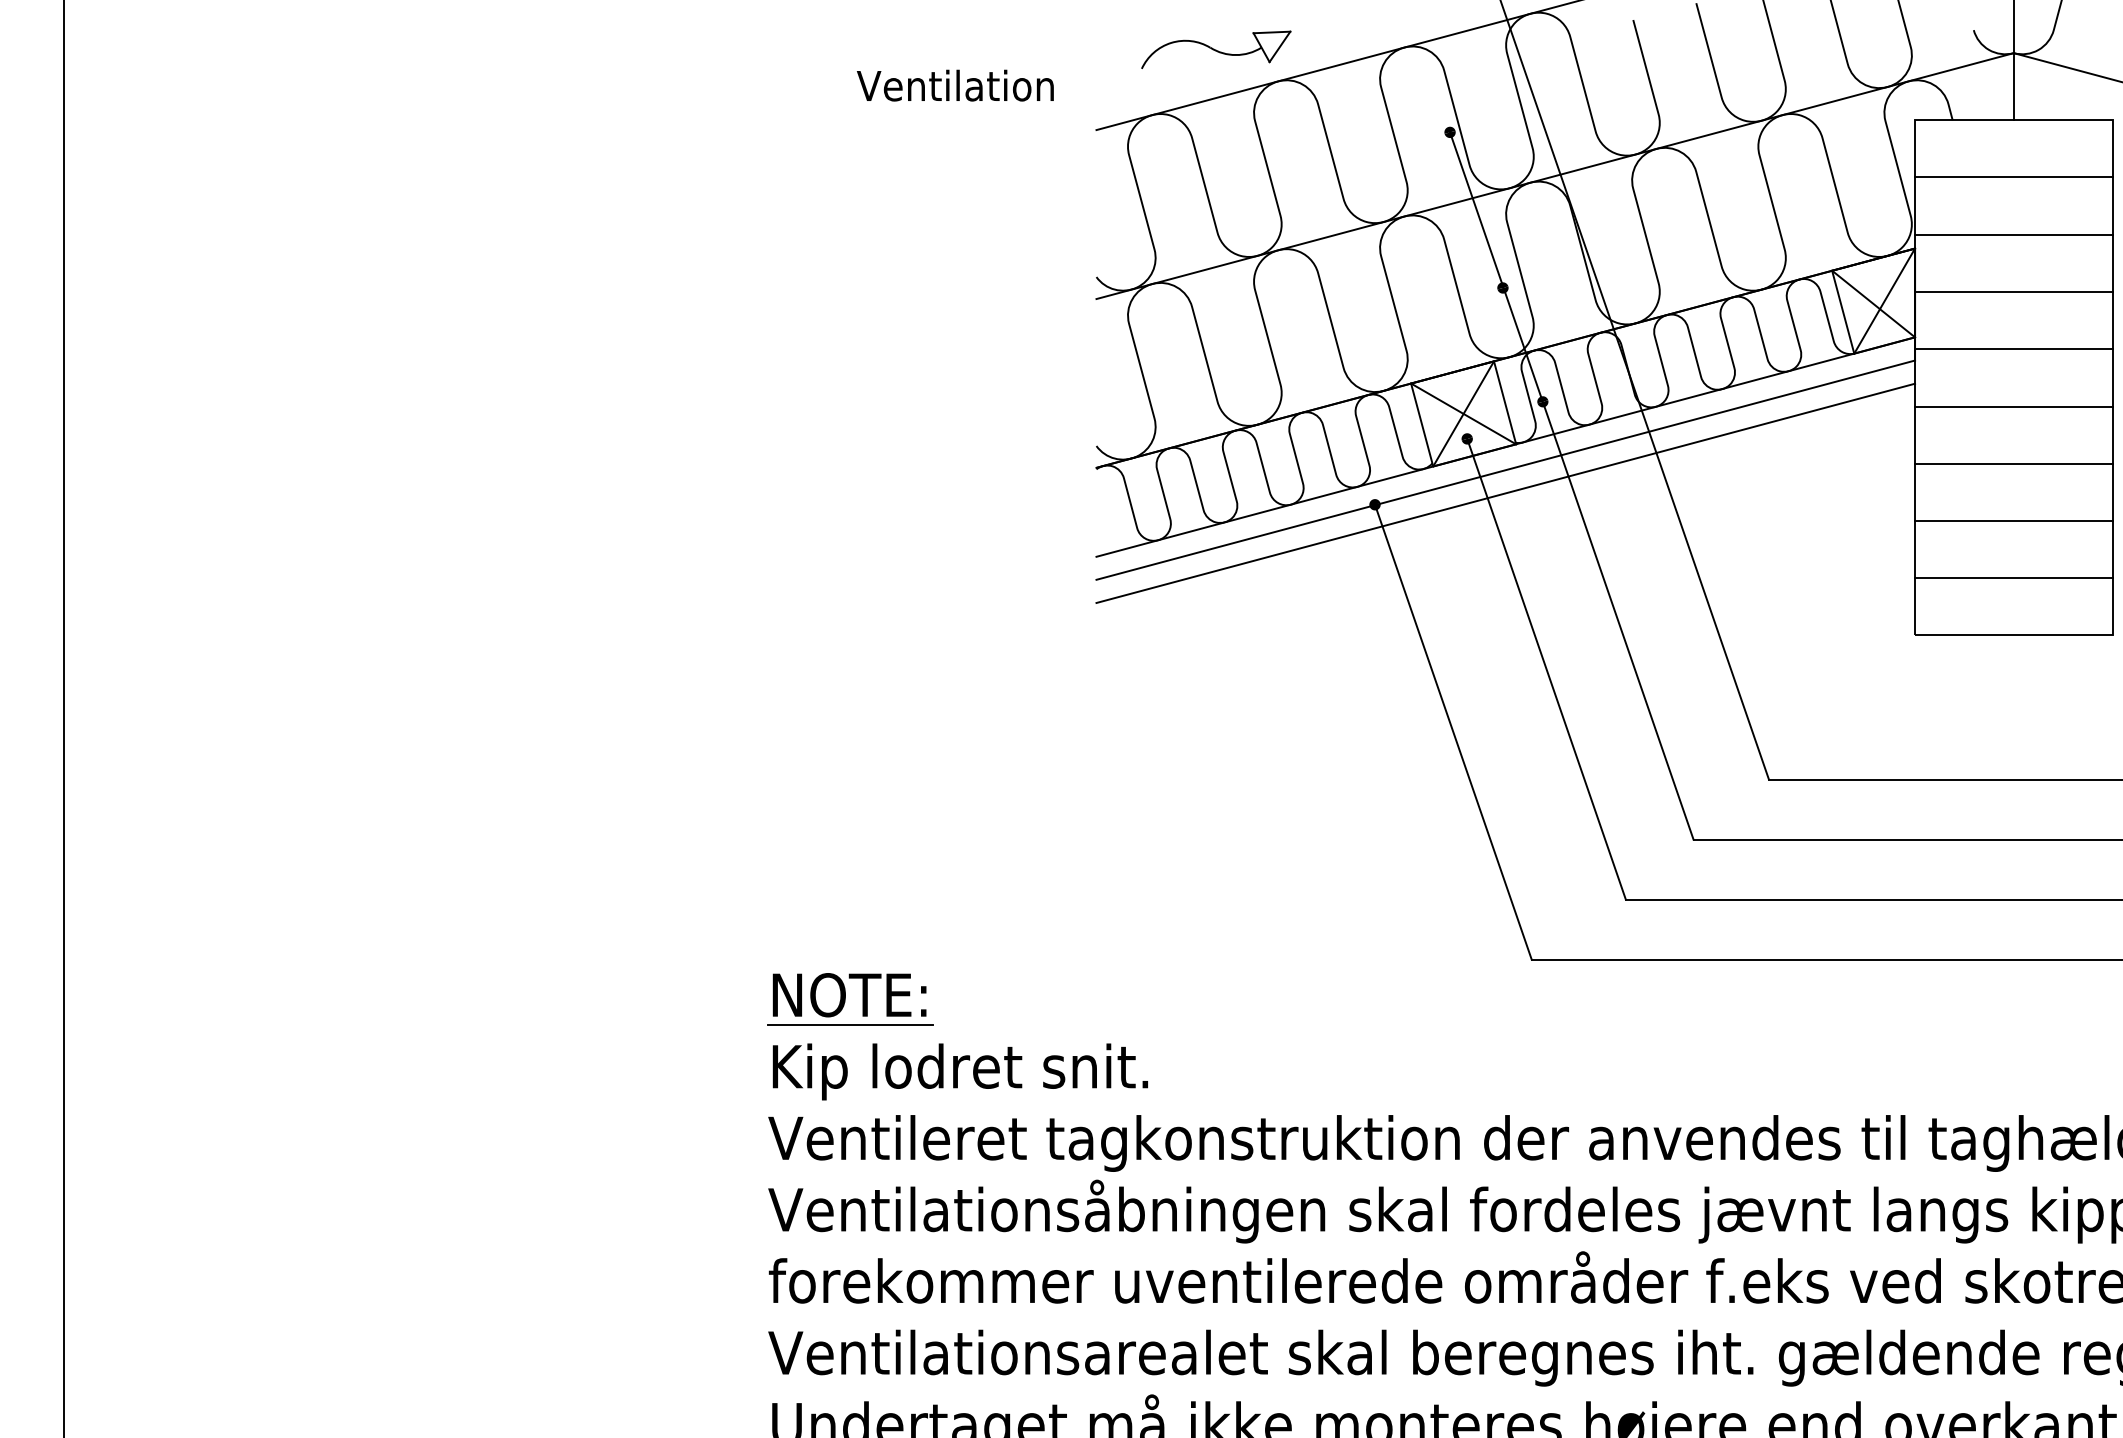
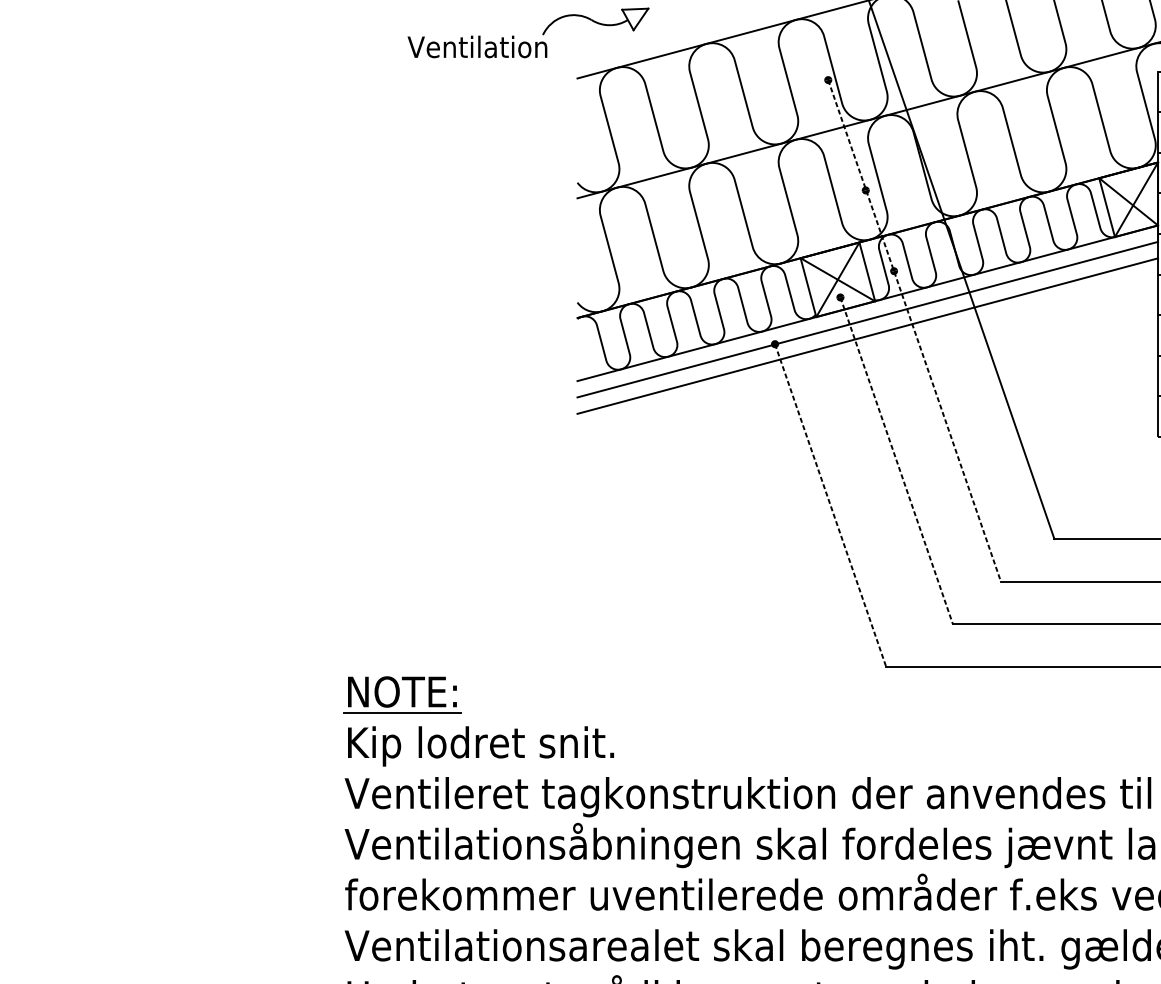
part: (1216, 49) -> (595, 21), moved
line: (1571, 486) -> (914, 331), solid -> dashed
line: (1546, 669) -> (896, 461), solid -> dashed
line: (1453, 732) -> (830, 505), solid -> dashed

